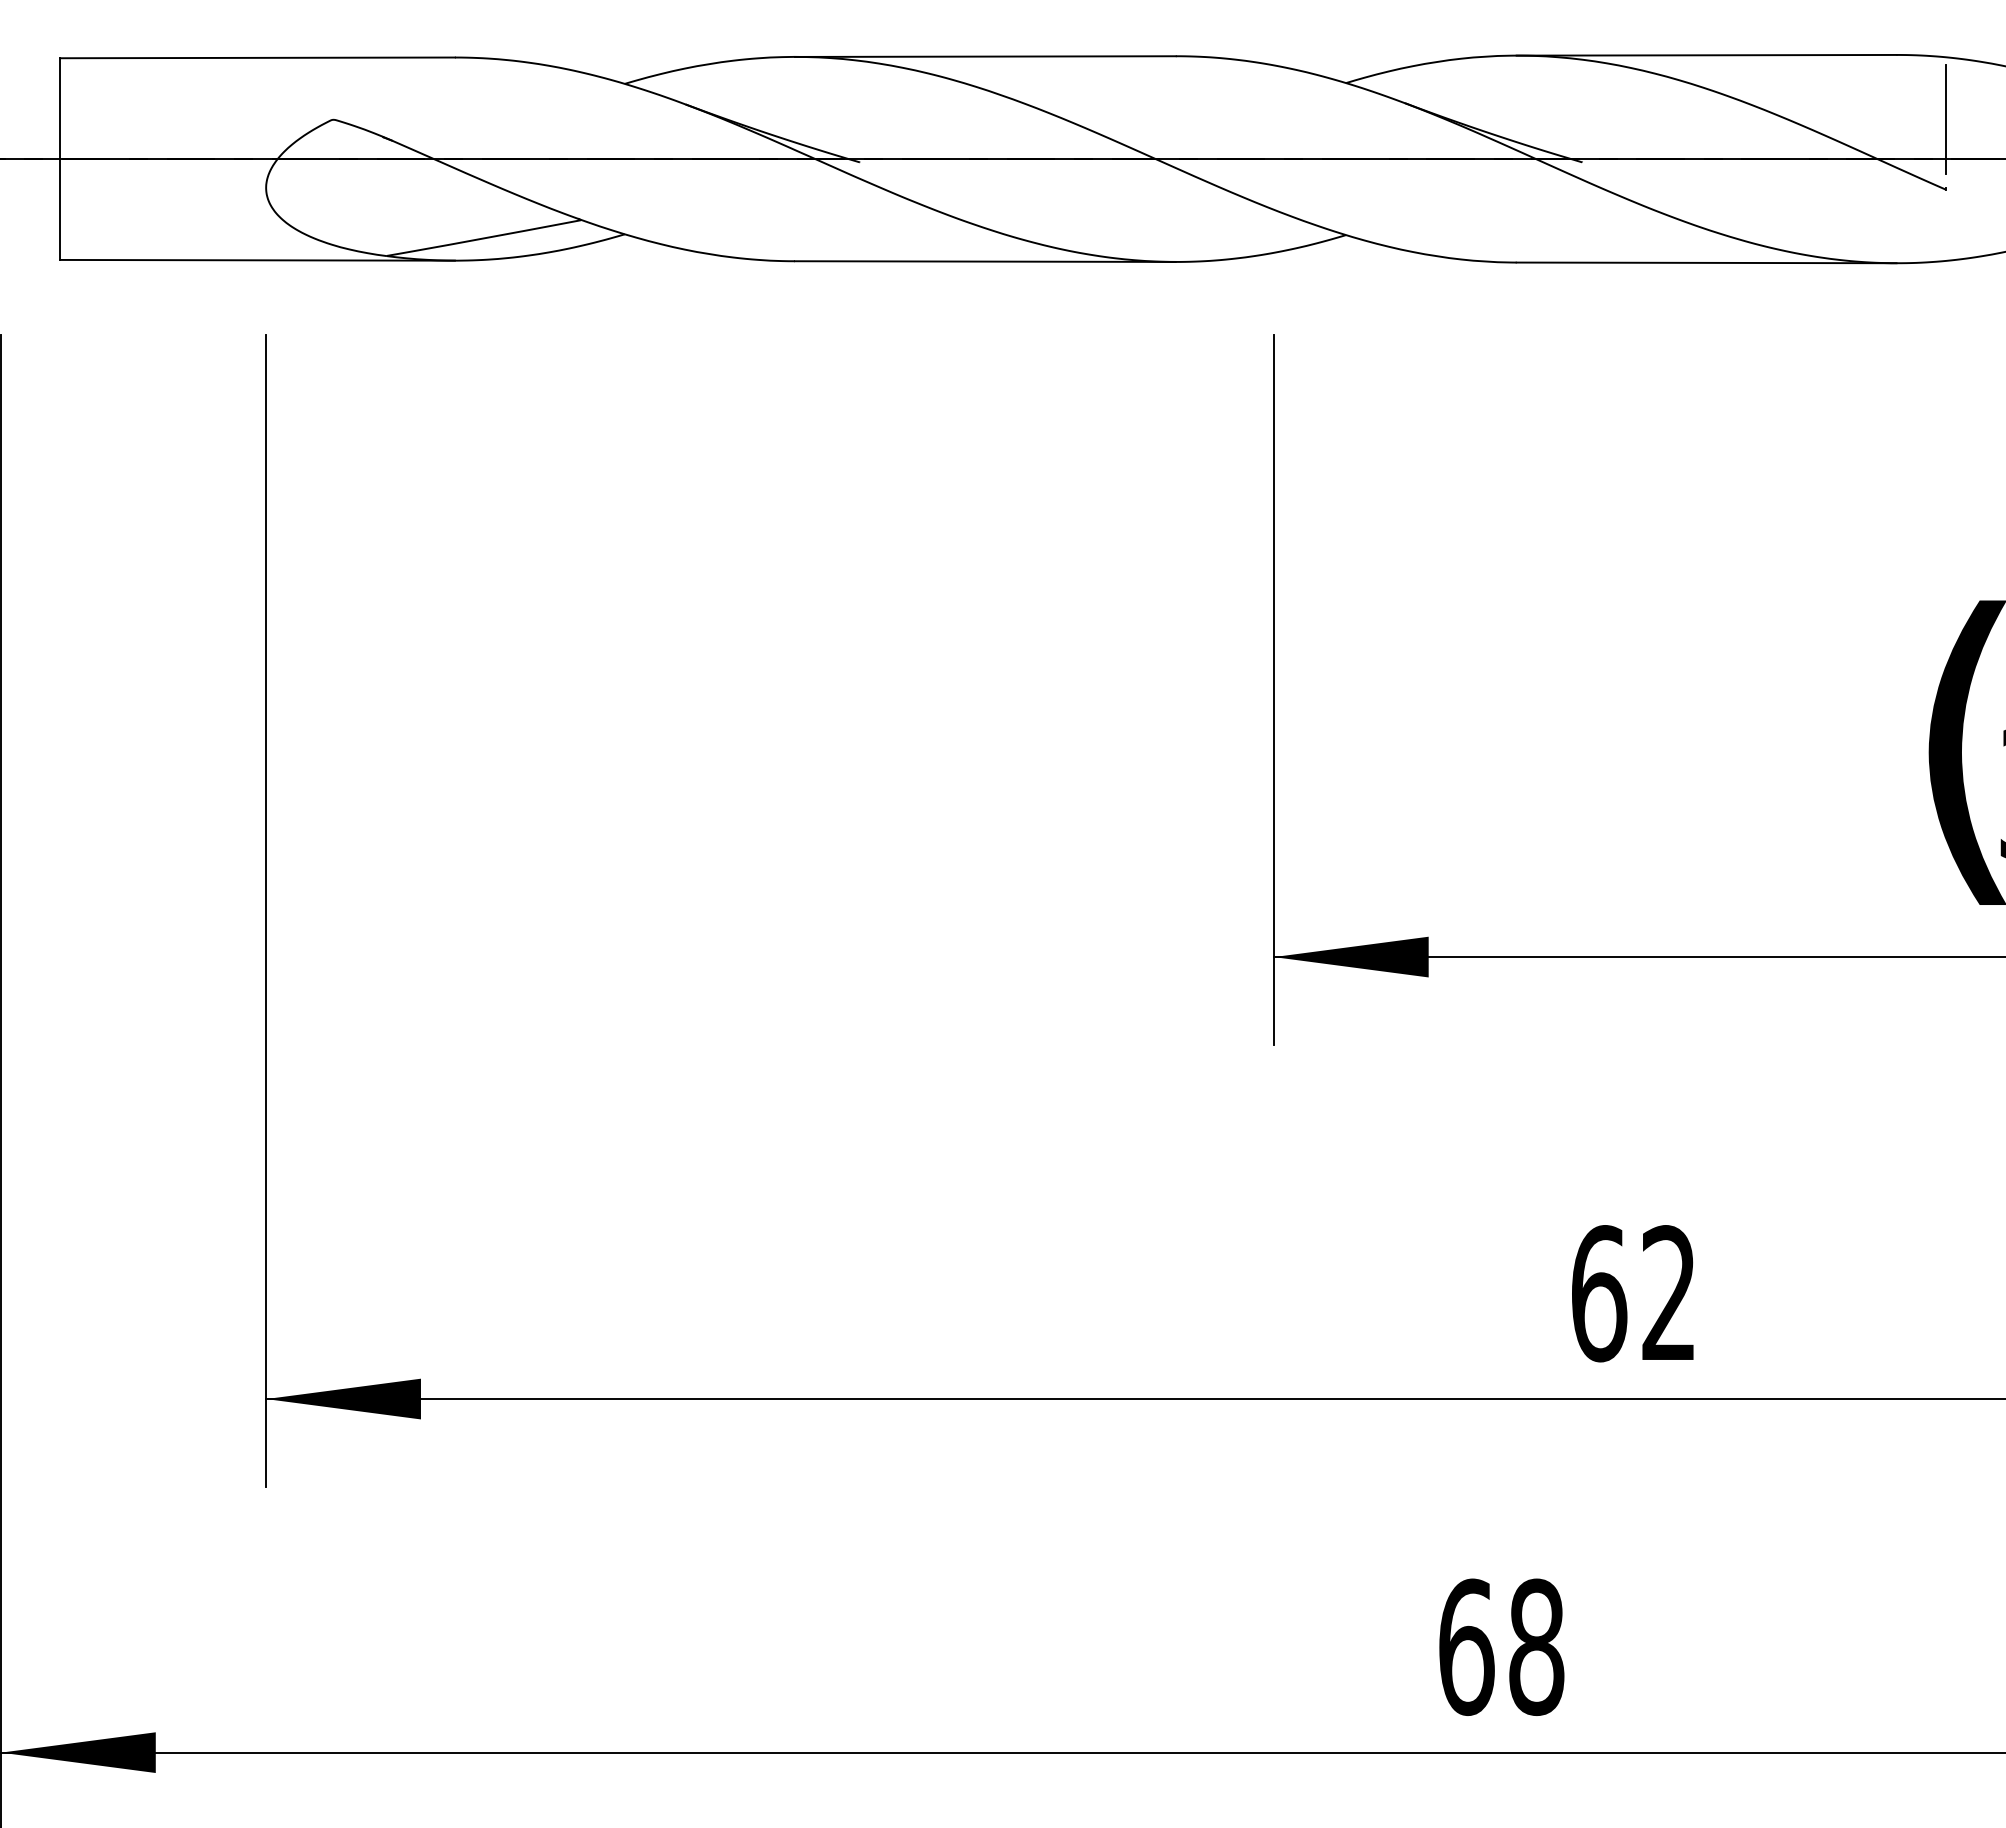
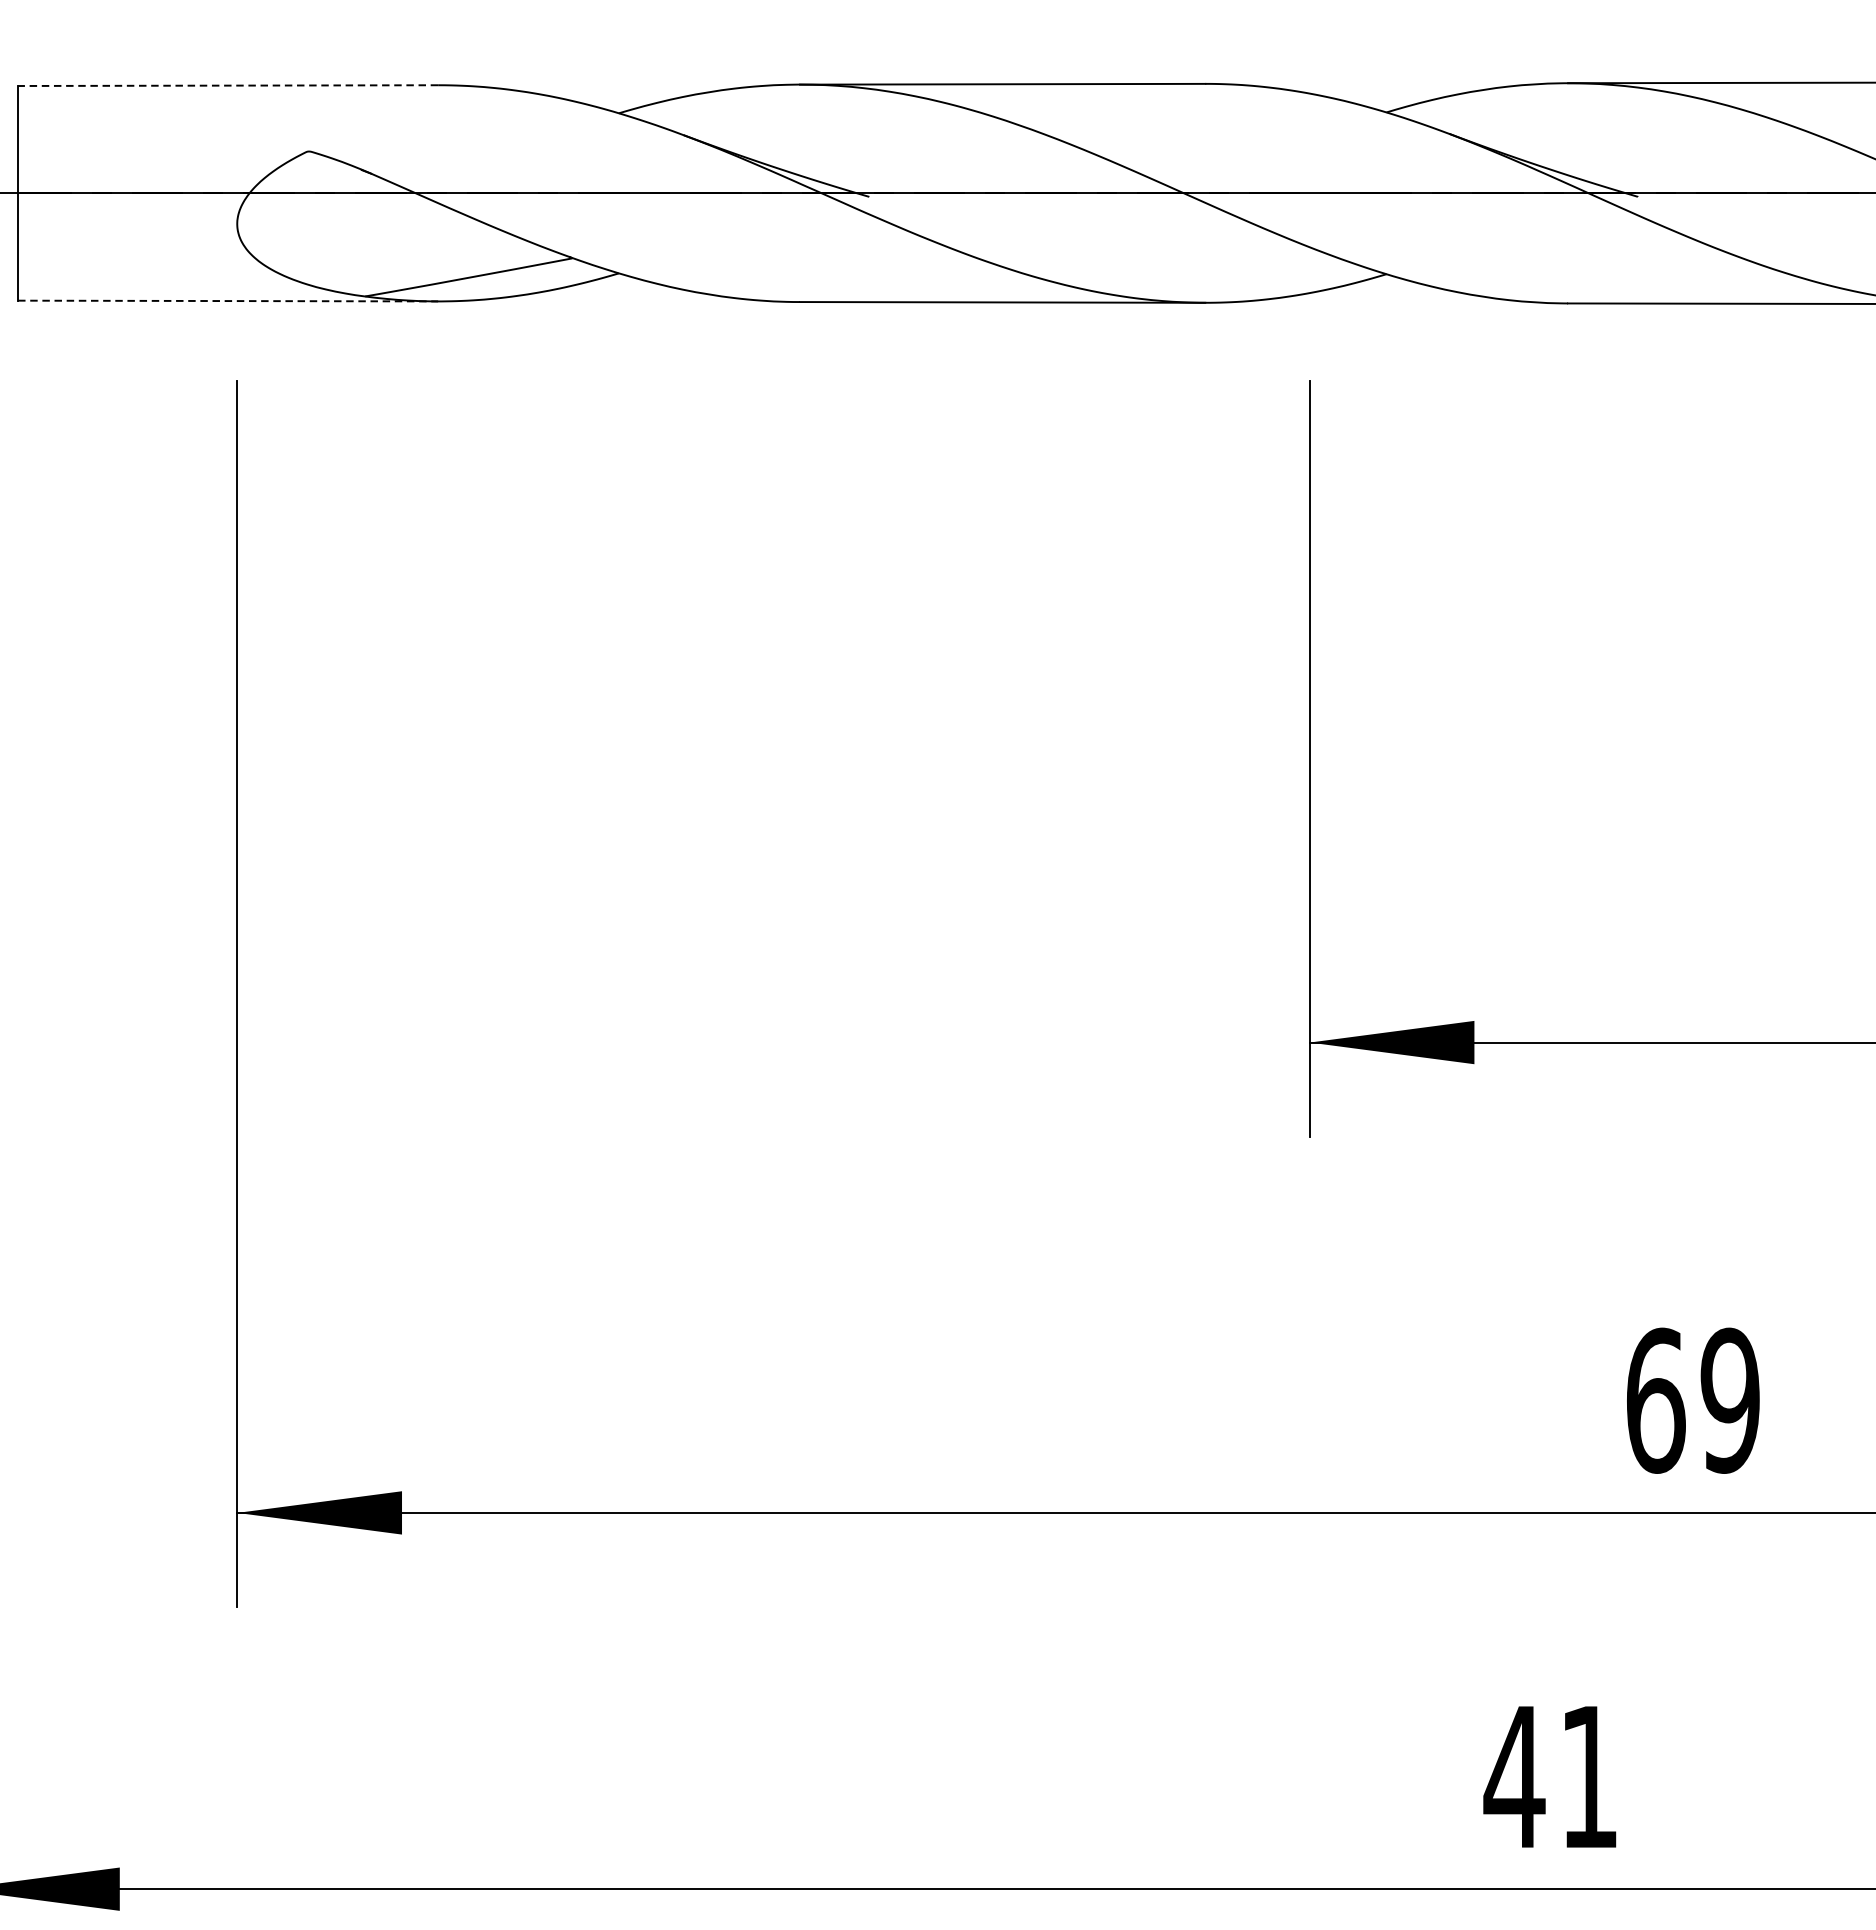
line: (257, 57) -> (228, 85), solid -> dashed
line: (258, 260) -> (229, 301), solid -> dashed
text: (1668, 1293) -> (1729, 1400), 62 -> 69
text: (1500, 1646) -> (1550, 1776), 68 -> 41

